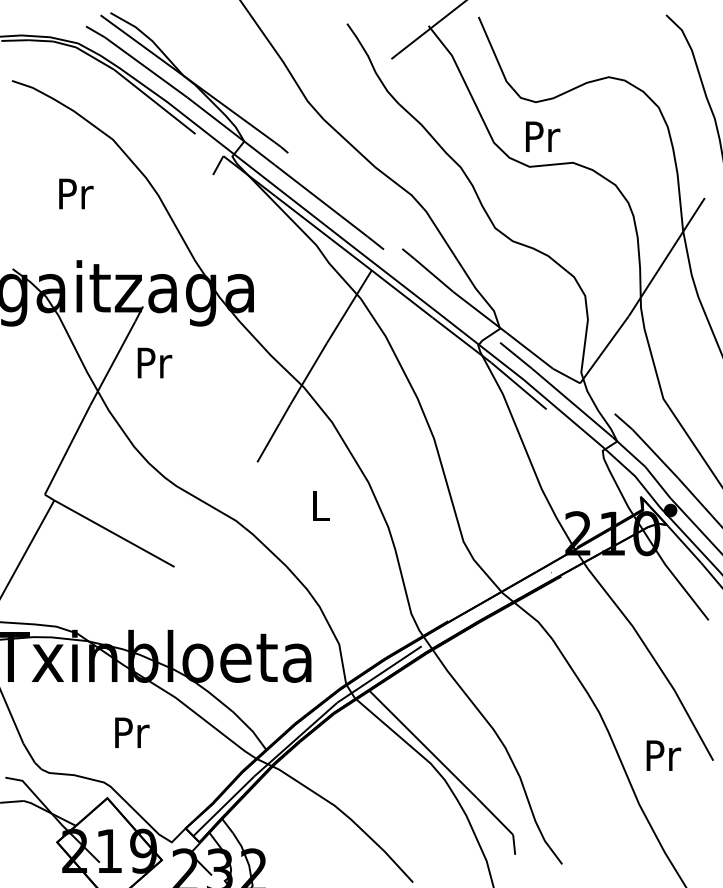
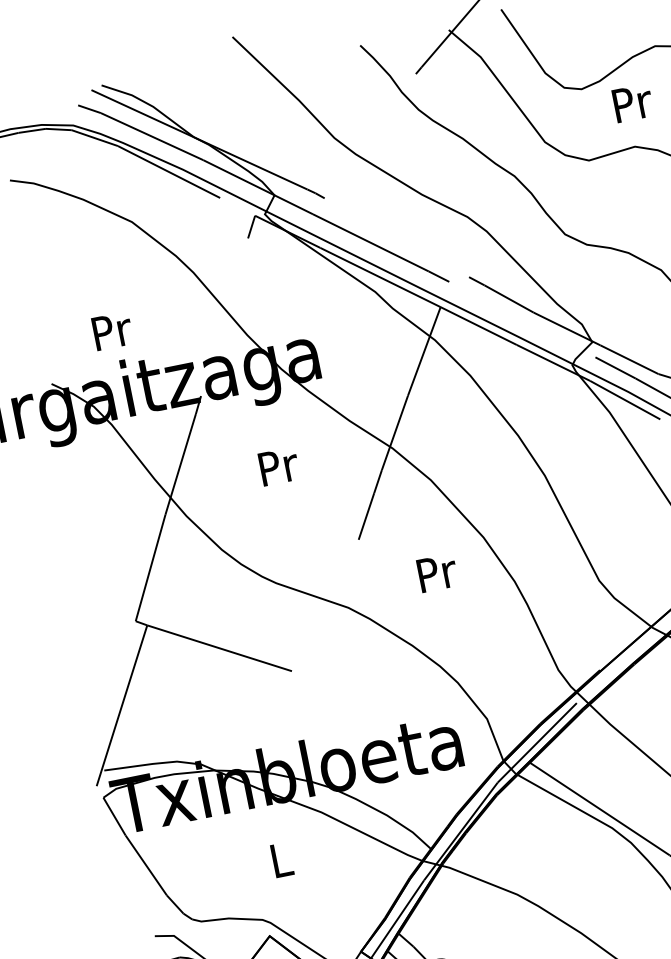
text: (543, 136) -> (633, 102), moved
text: (76, 193) -> (112, 330), moved
text: (154, 362) -> (278, 466), moved
text: (321, 505) -> (437, 572), L -> Pr
text: (132, 732) -> (282, 859), Pr -> L

